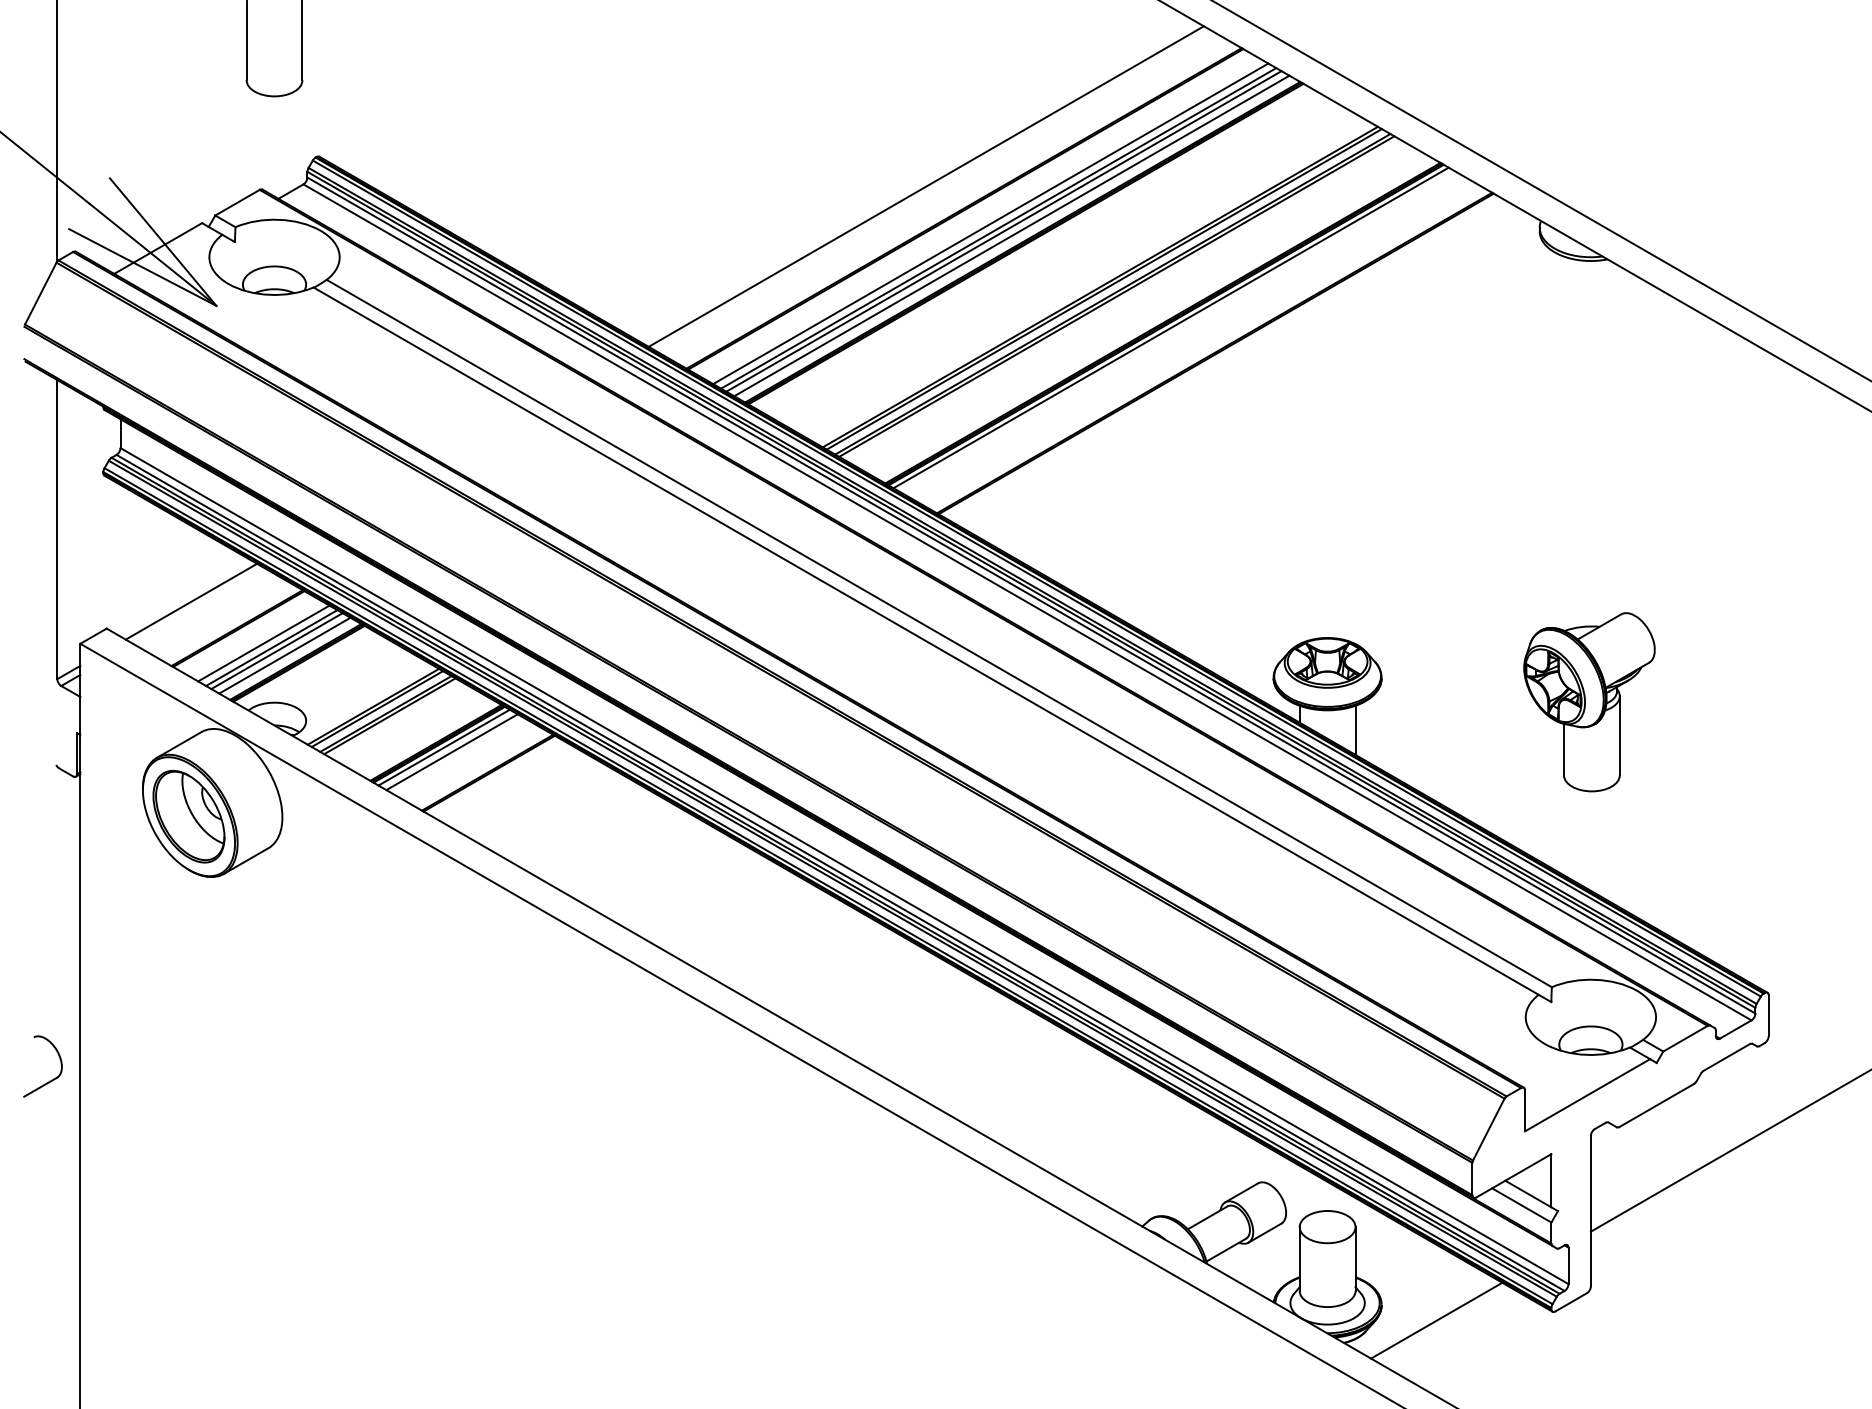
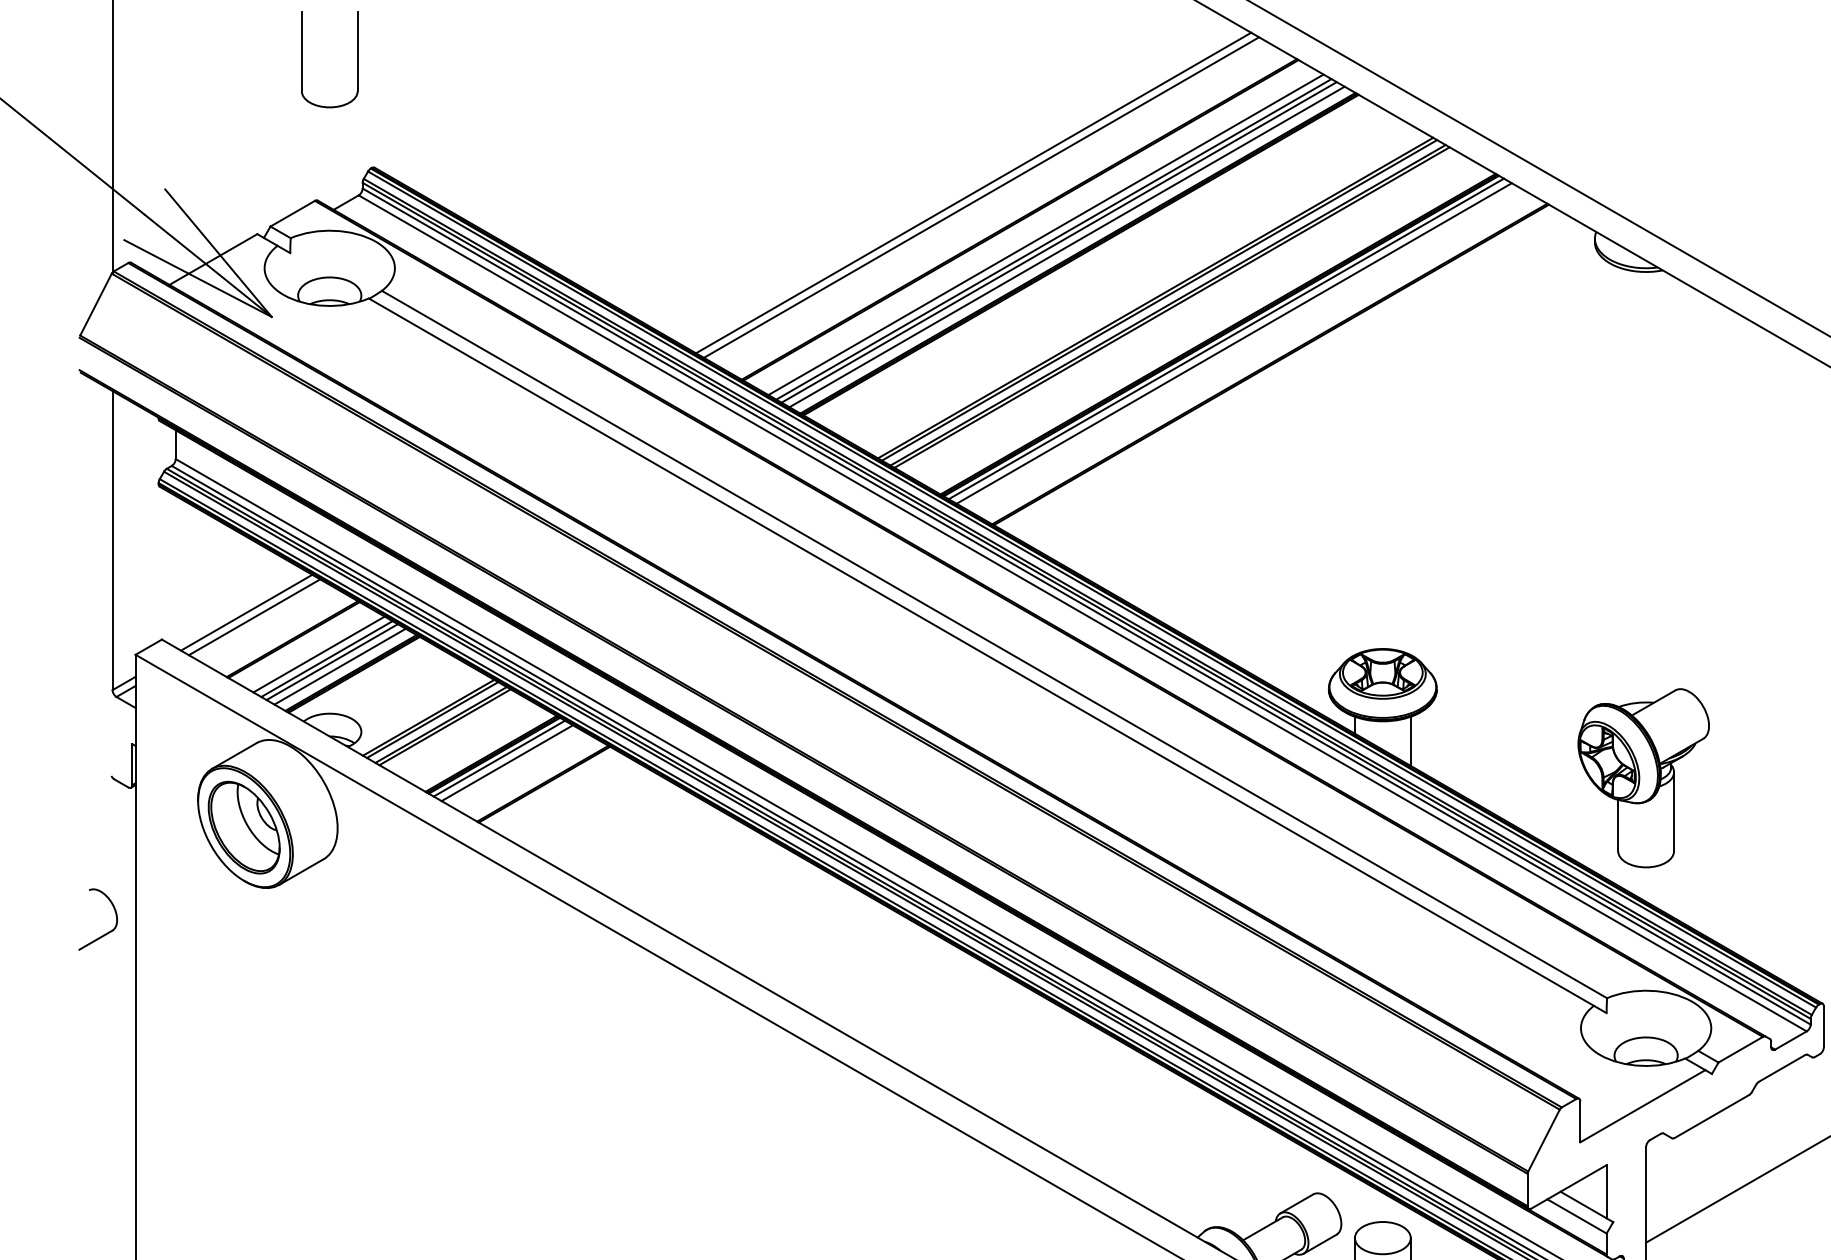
line: (917, 181) -> (972, 192), added
line: (1178, 332) -> (1233, 343), added
line: (199, 606) -> (254, 617), added
part: (1589, 702) -> (1643, 778), moved
part: (51, 1079) -> (106, 932), moved

